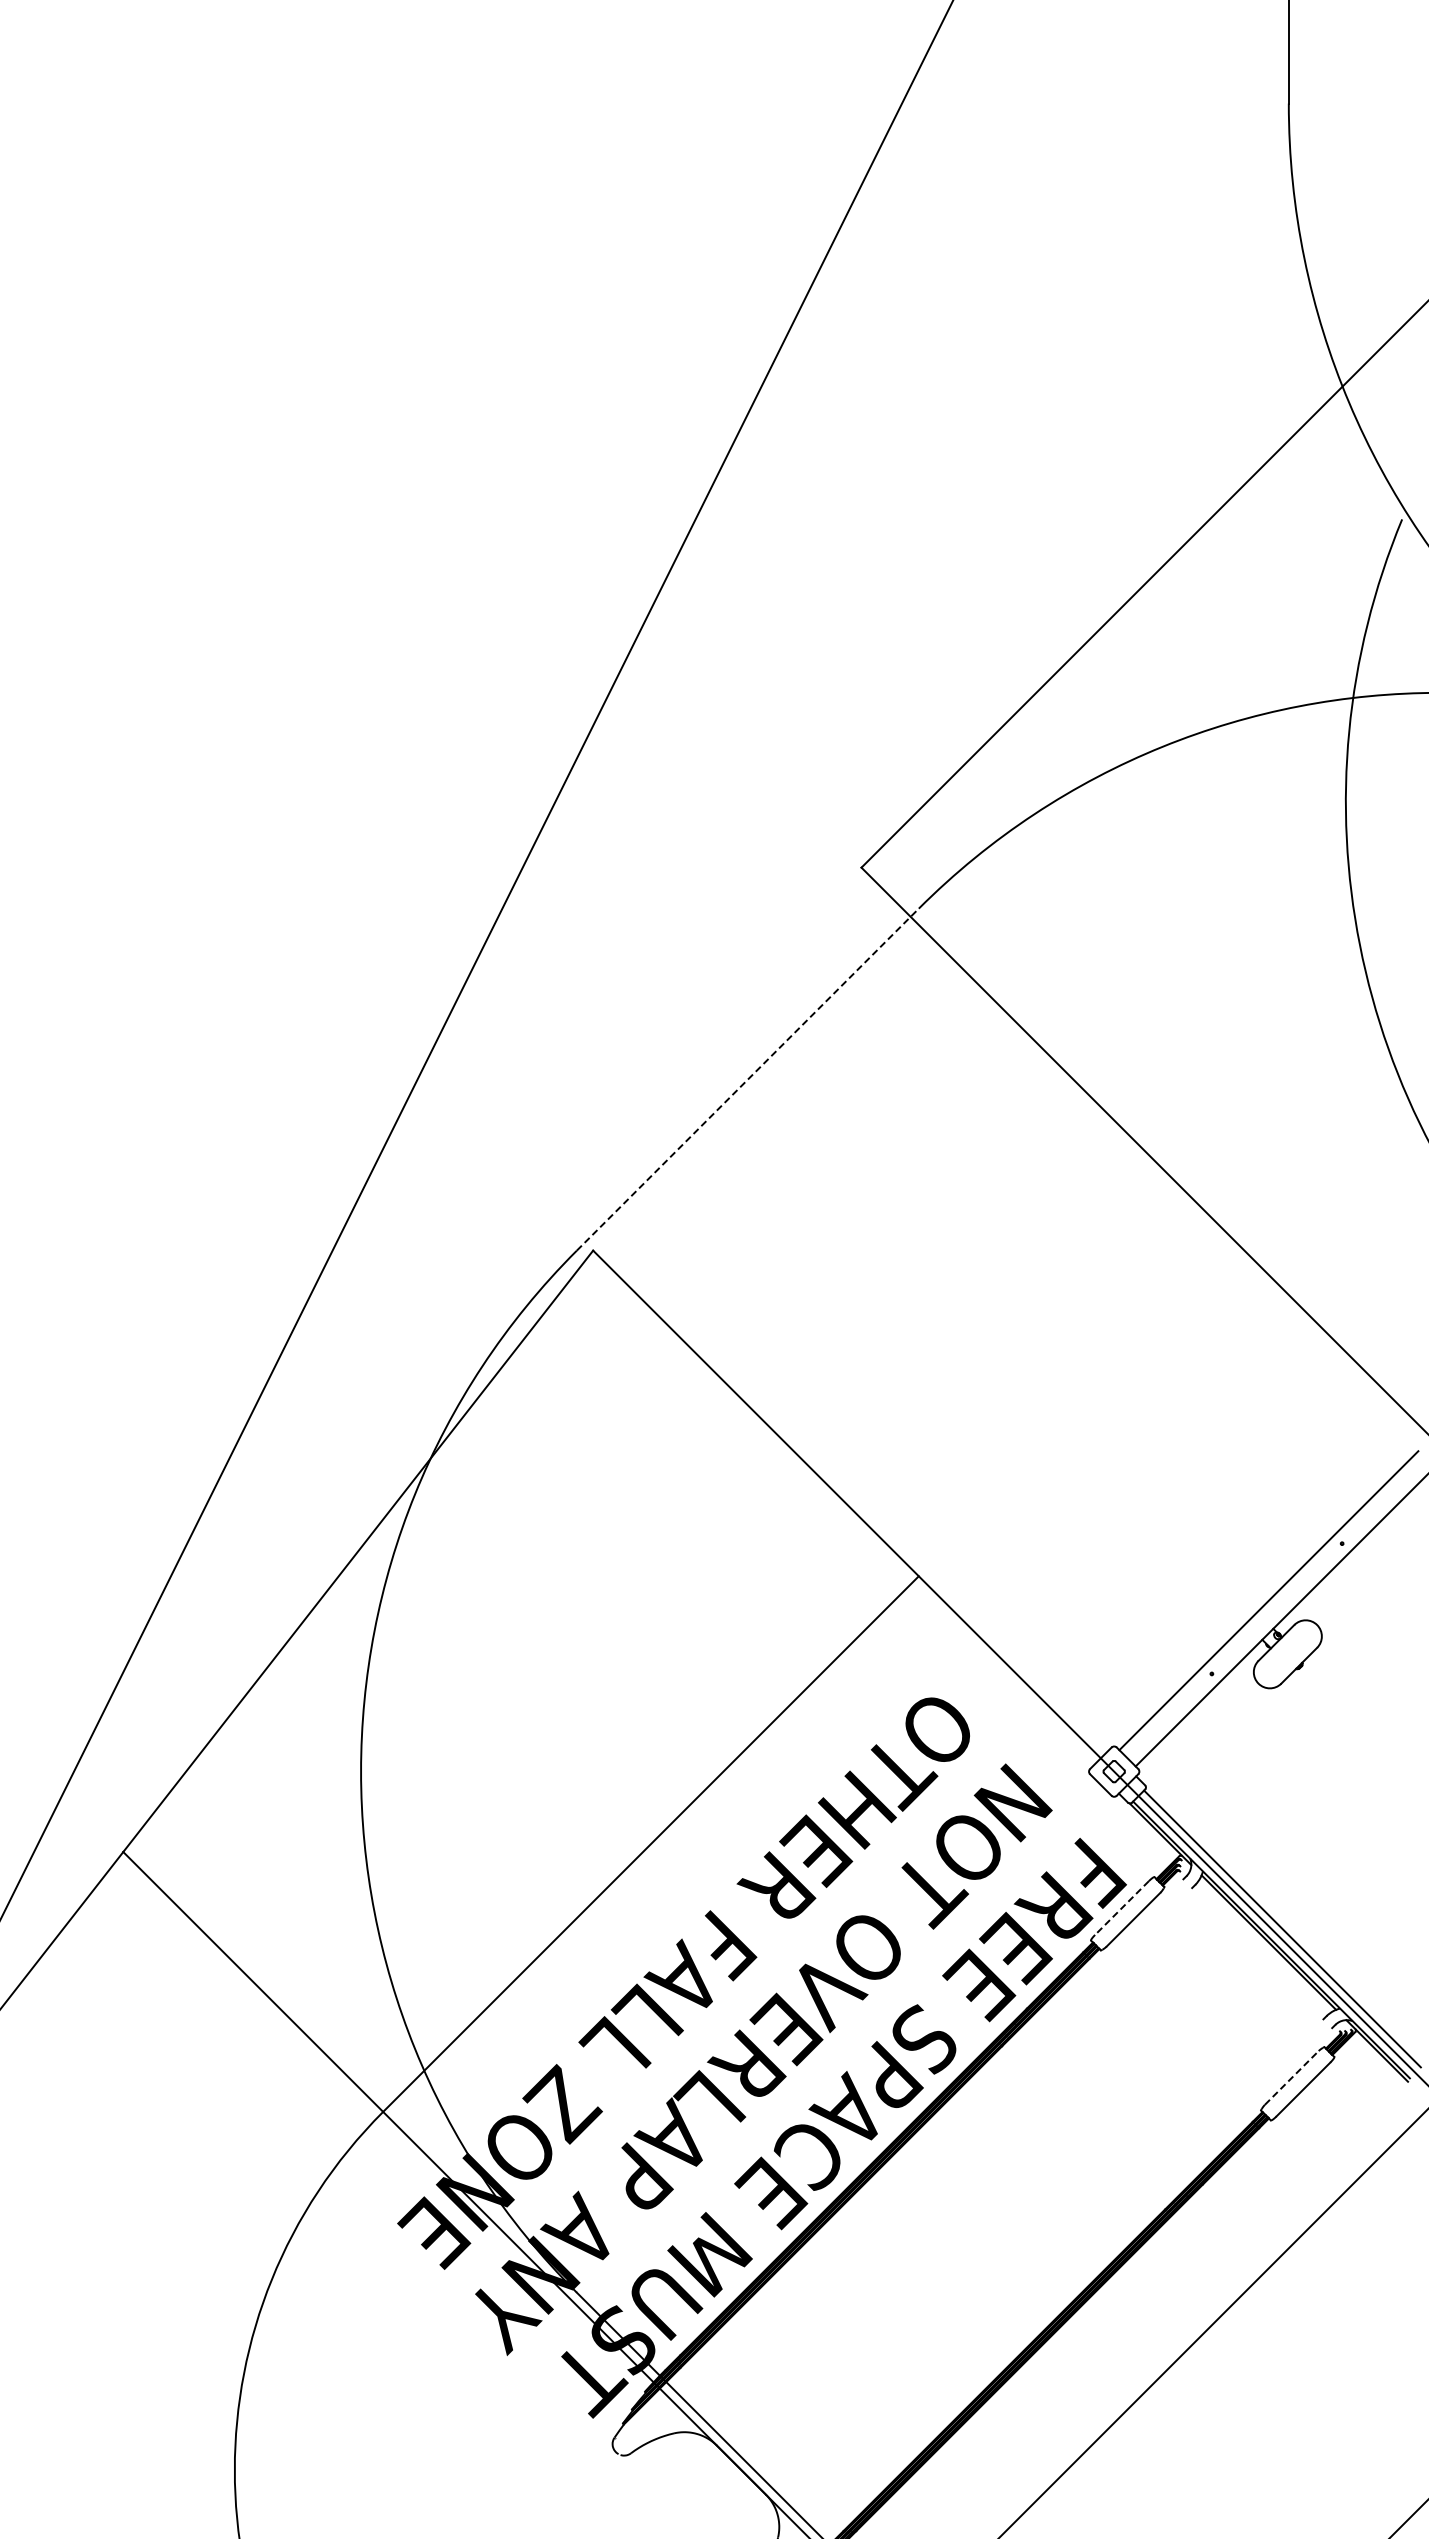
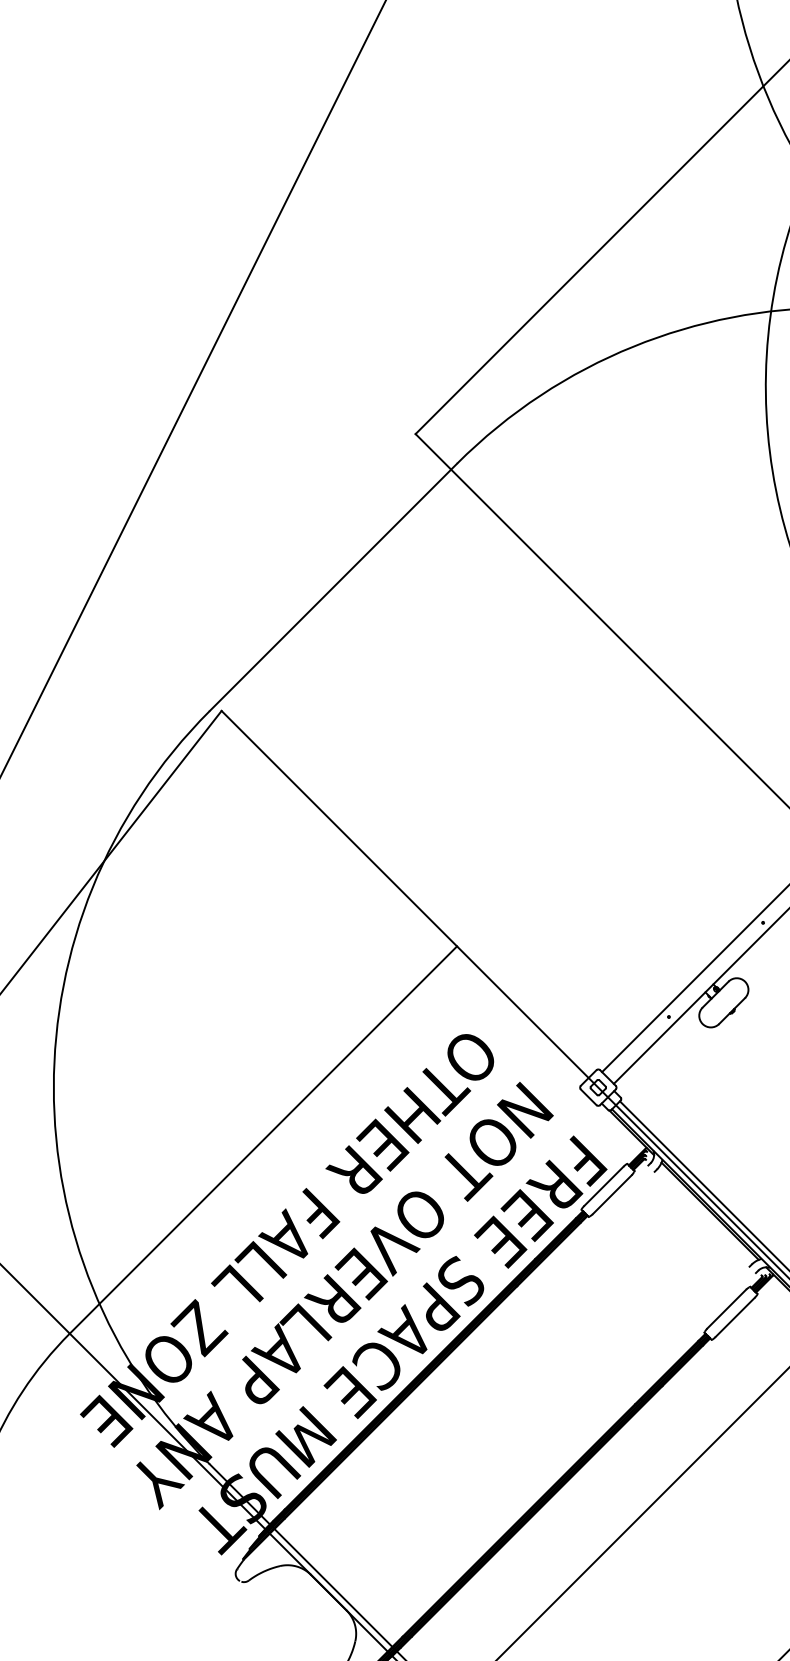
line: (747, 1079) -> (333, 587), dashed -> solid
line: (1121, 1908) -> (603, 1186), dashed -> solid
line: (1291, 2077) -> (726, 1308), dashed -> solid

